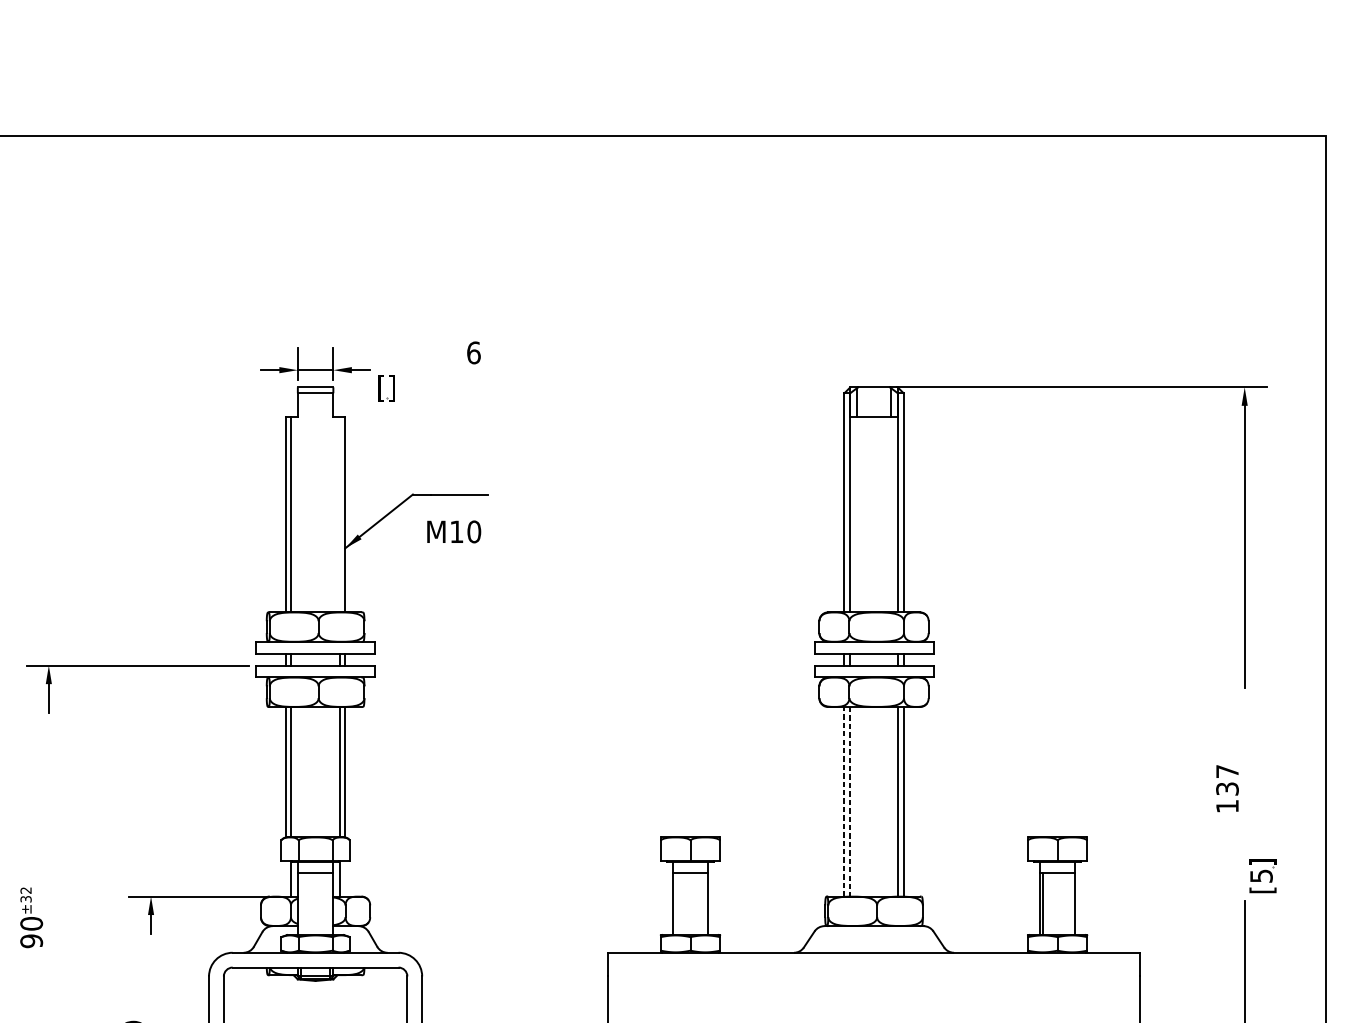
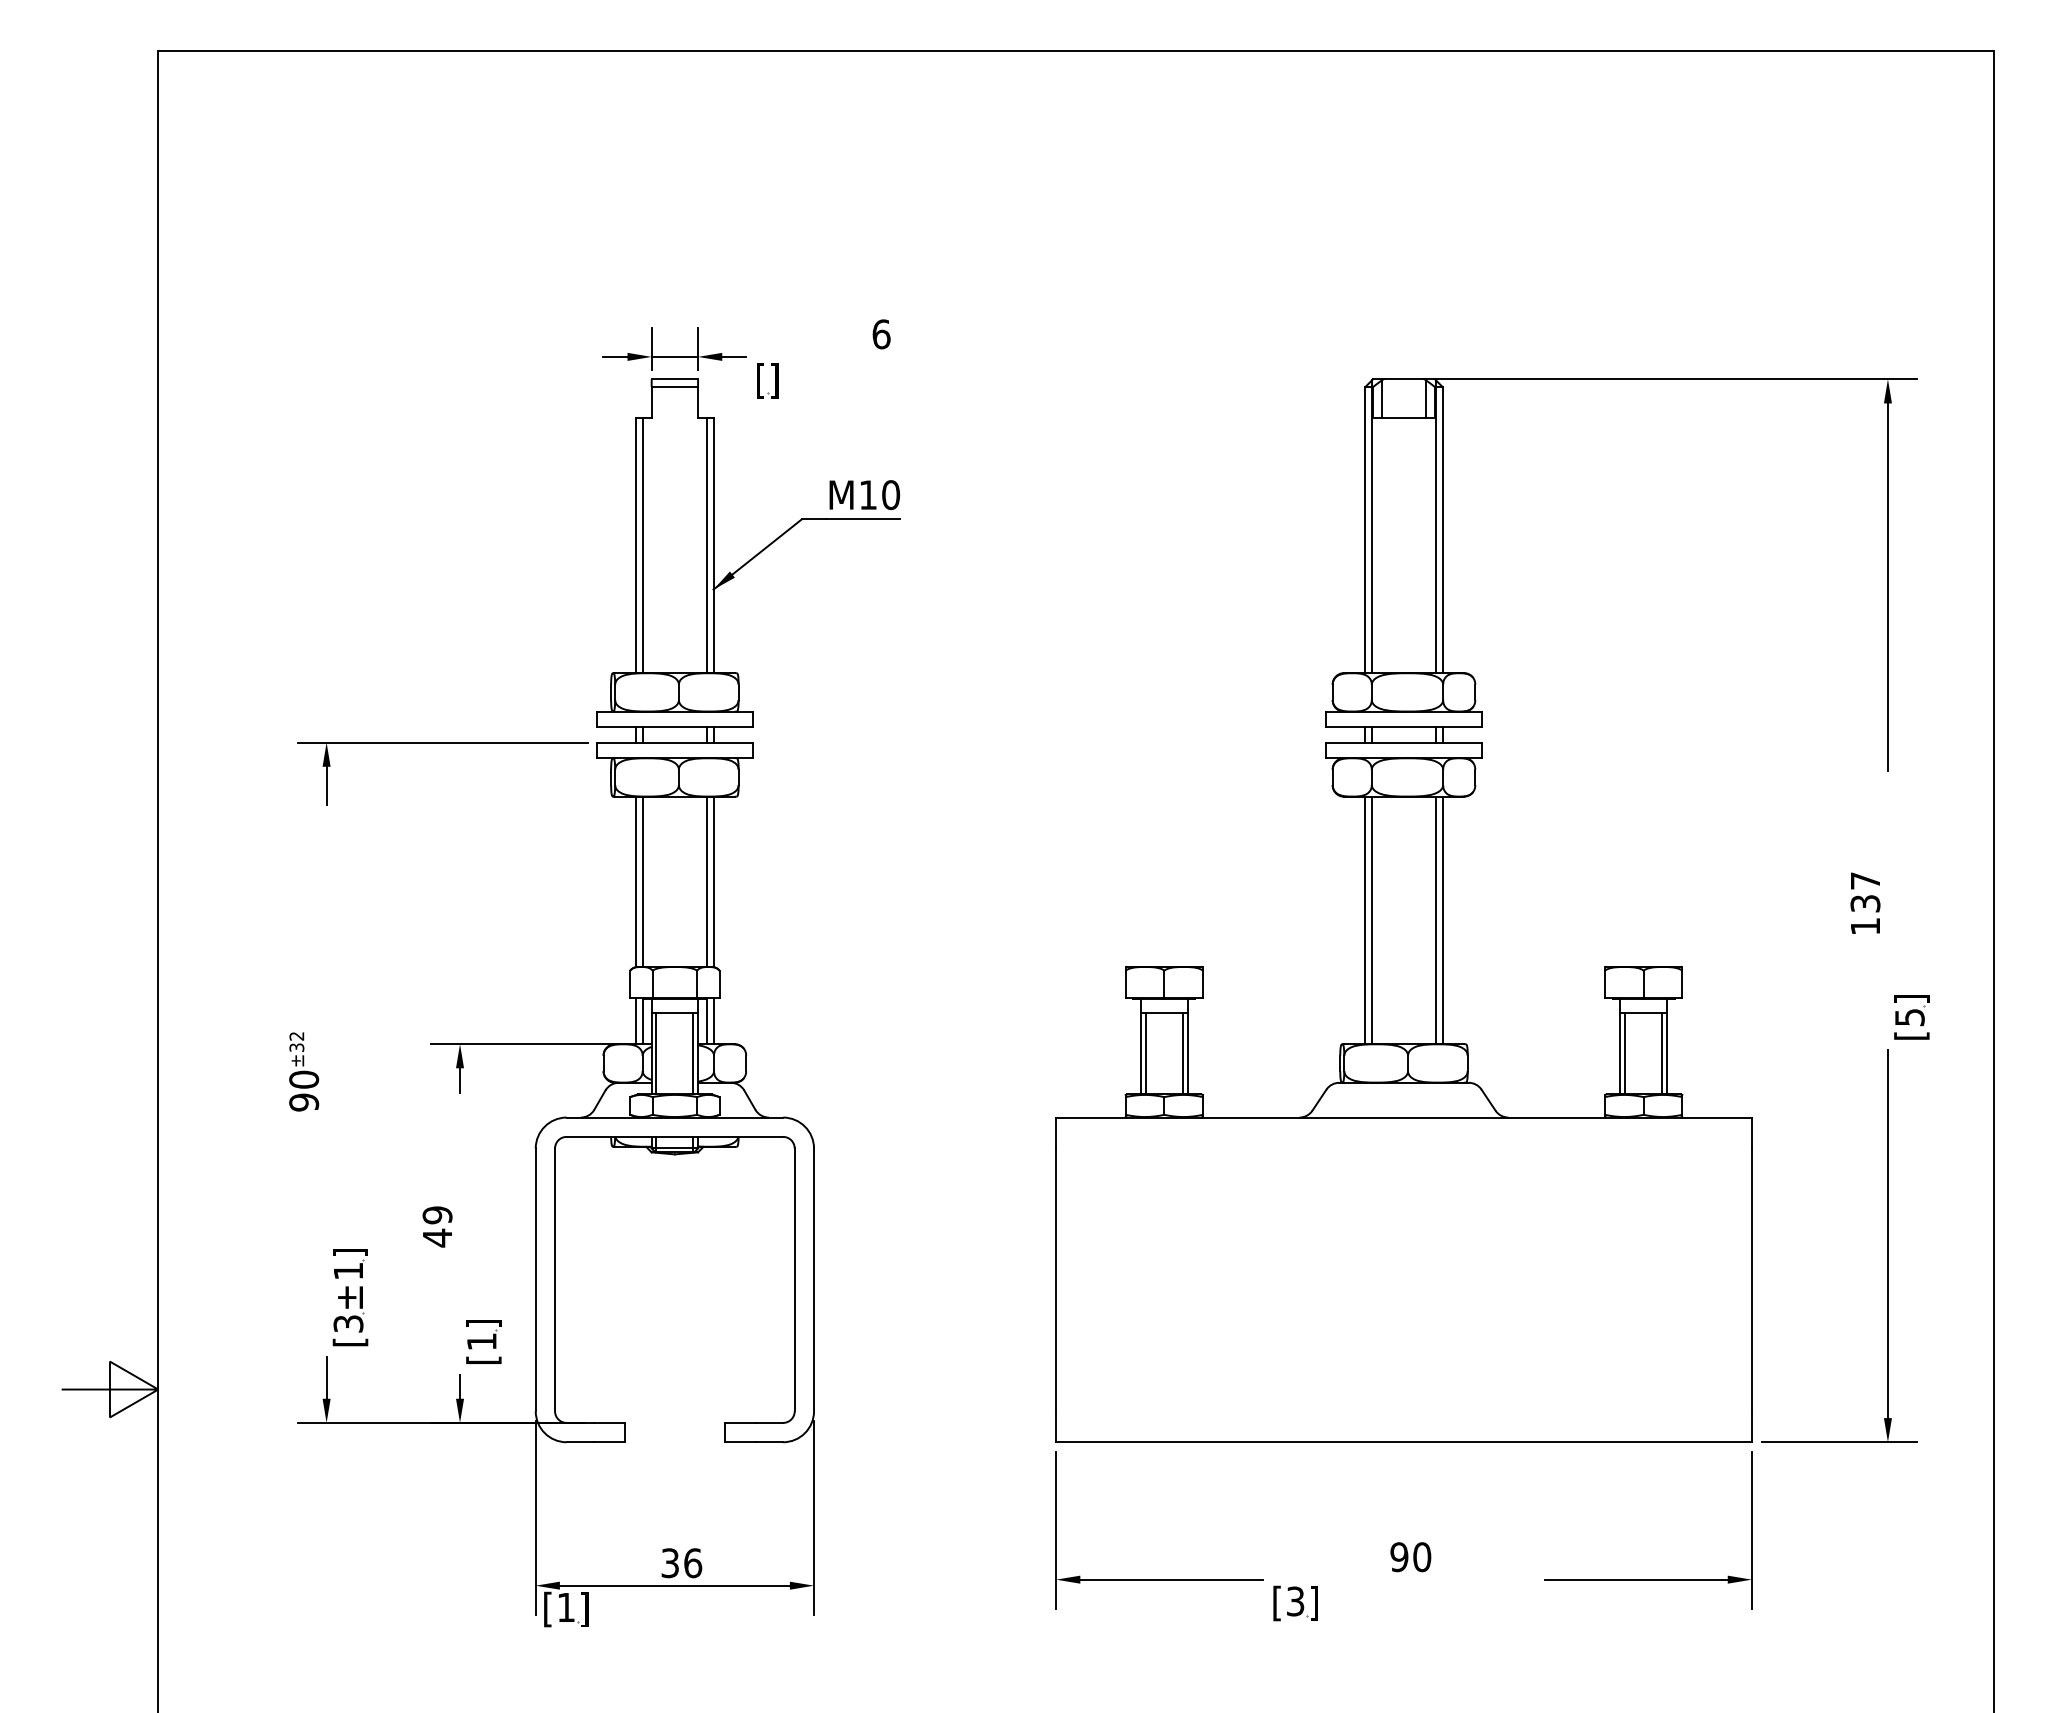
line: (339, 514) -> (706, 545), added
text: (453, 532) -> (864, 495), moved
line: (844, 801) -> (1365, 920), dashed -> solid
line: (849, 801) -> (1372, 920), dashed -> solid
line: (286, 878) -> (636, 1020), added
line: (345, 878) -> (713, 1020), added
line: (301, 903) -> (656, 1053), added
line: (329, 903) -> (693, 1053), added
line: (676, 903) -> (1145, 1053), added
line: (704, 903) -> (1182, 1053), added
line: (1072, 903) -> (1662, 1053), added

